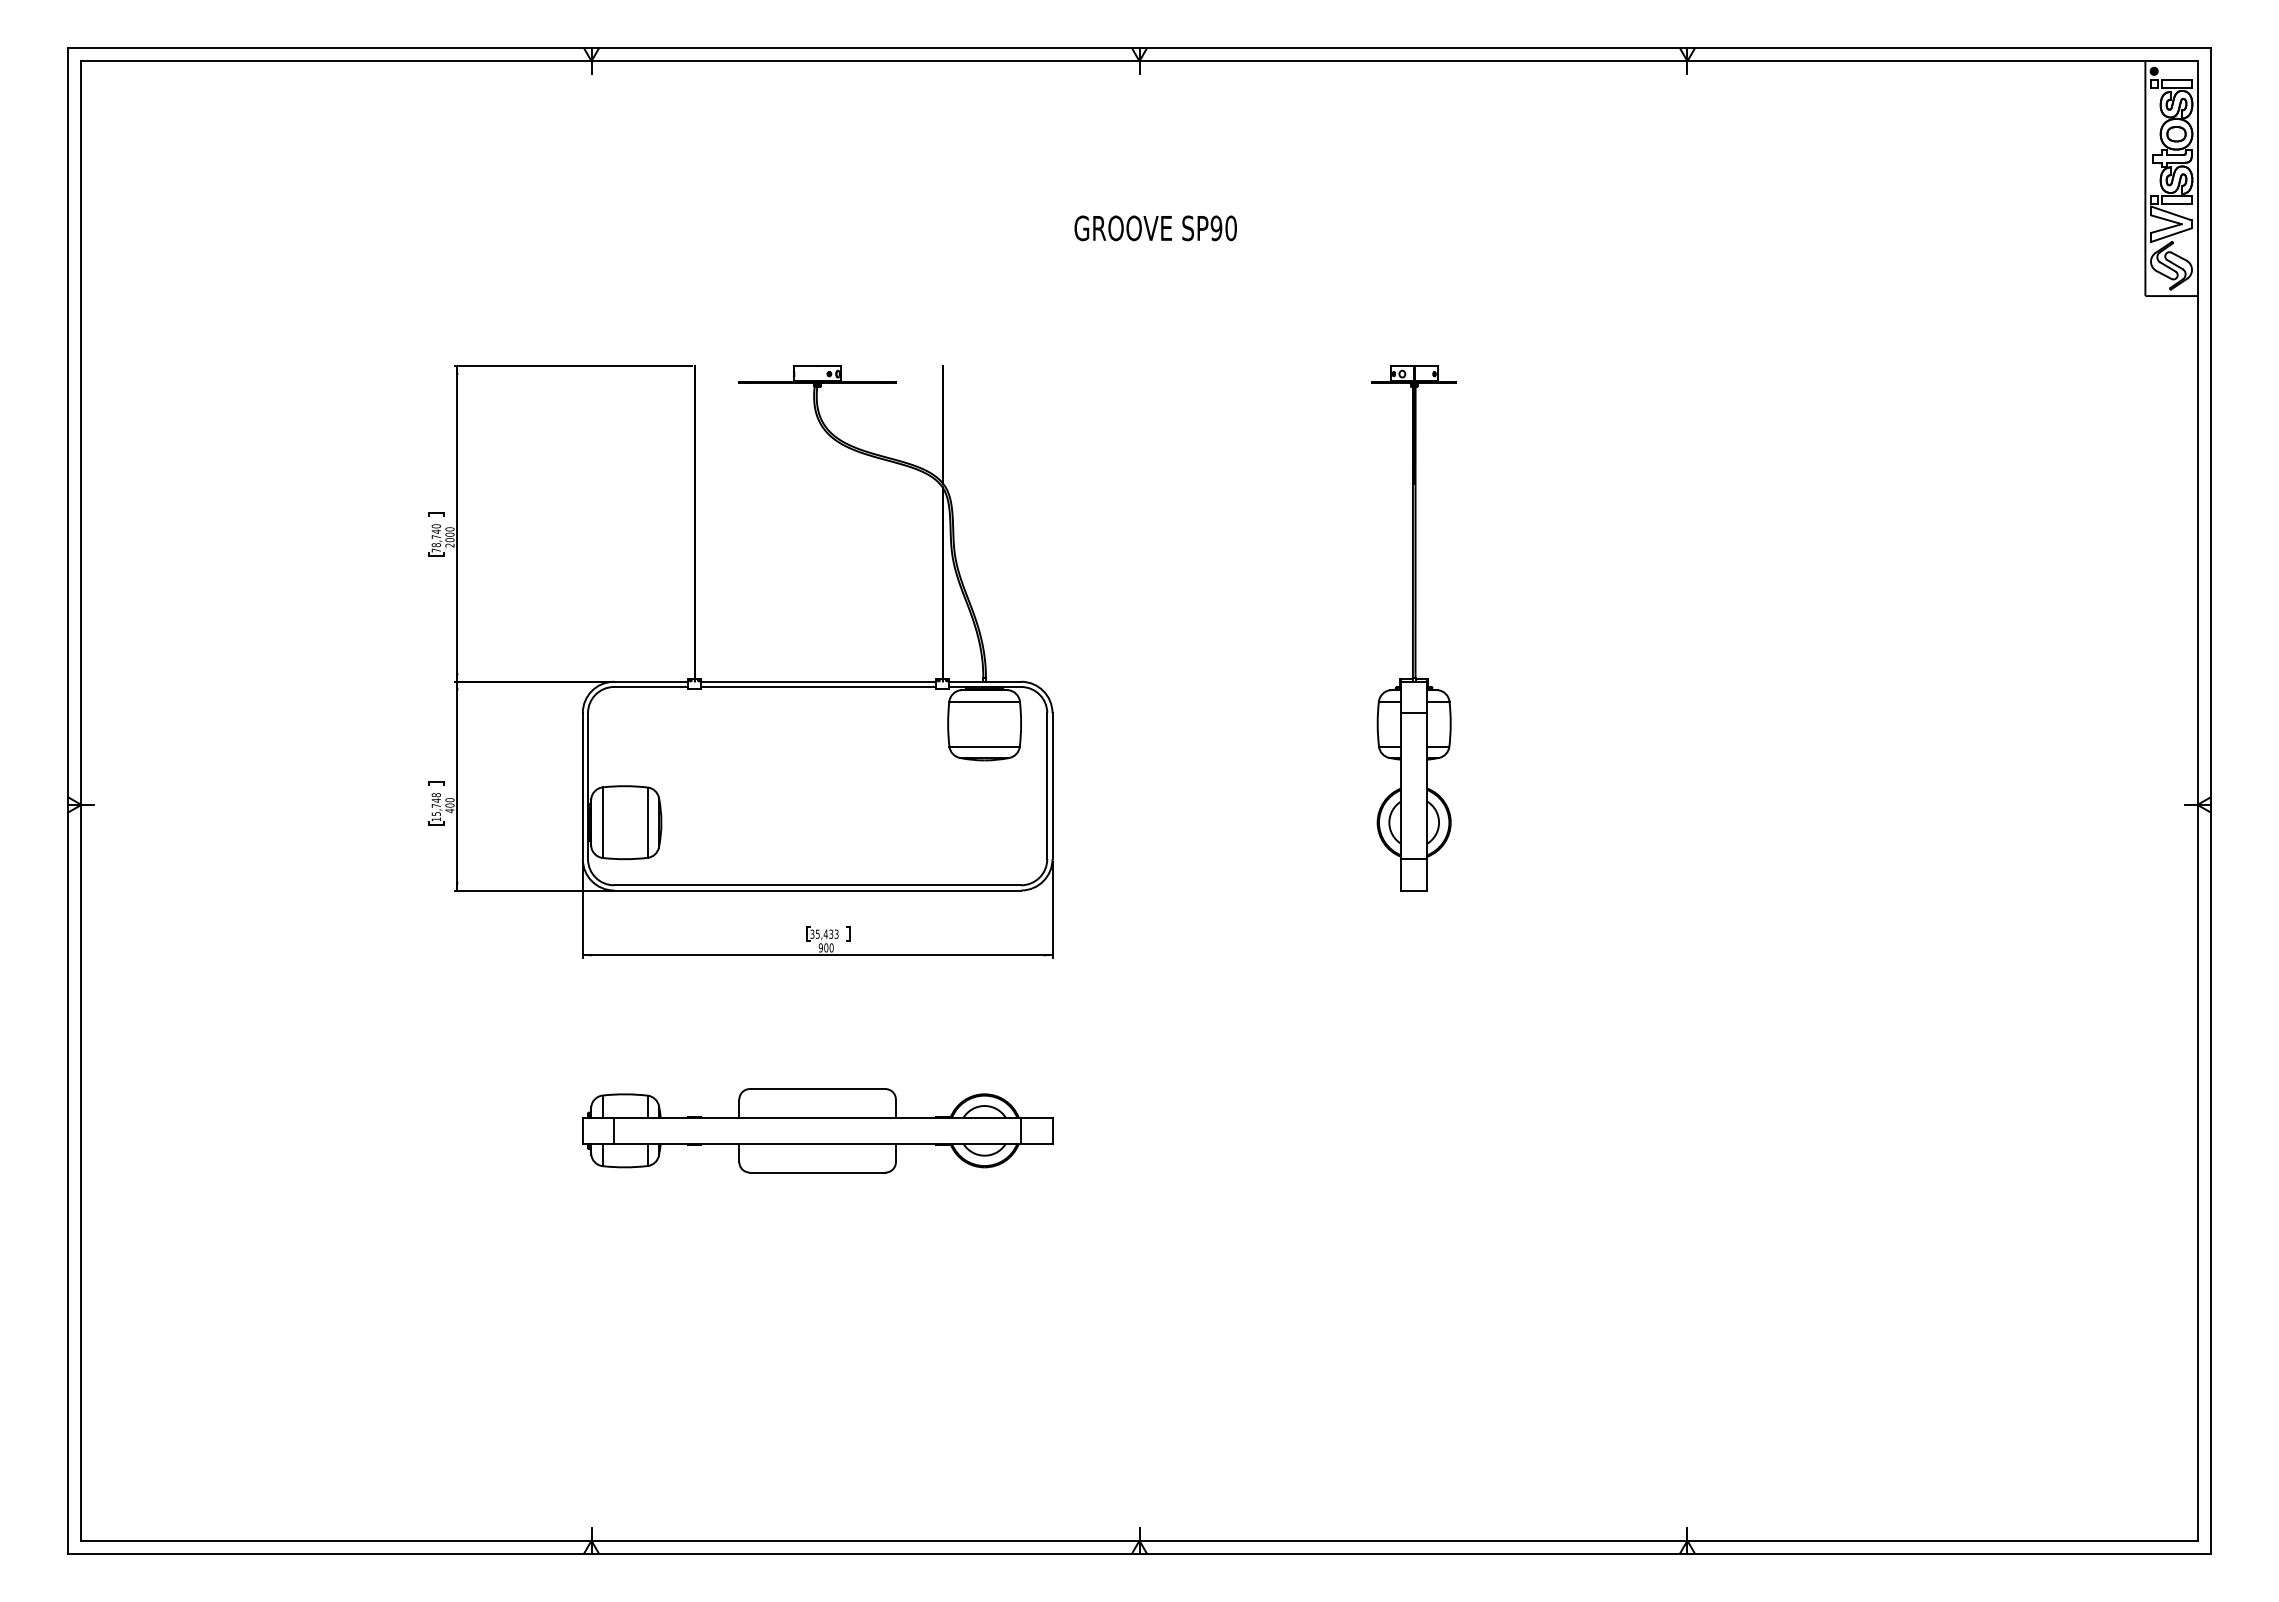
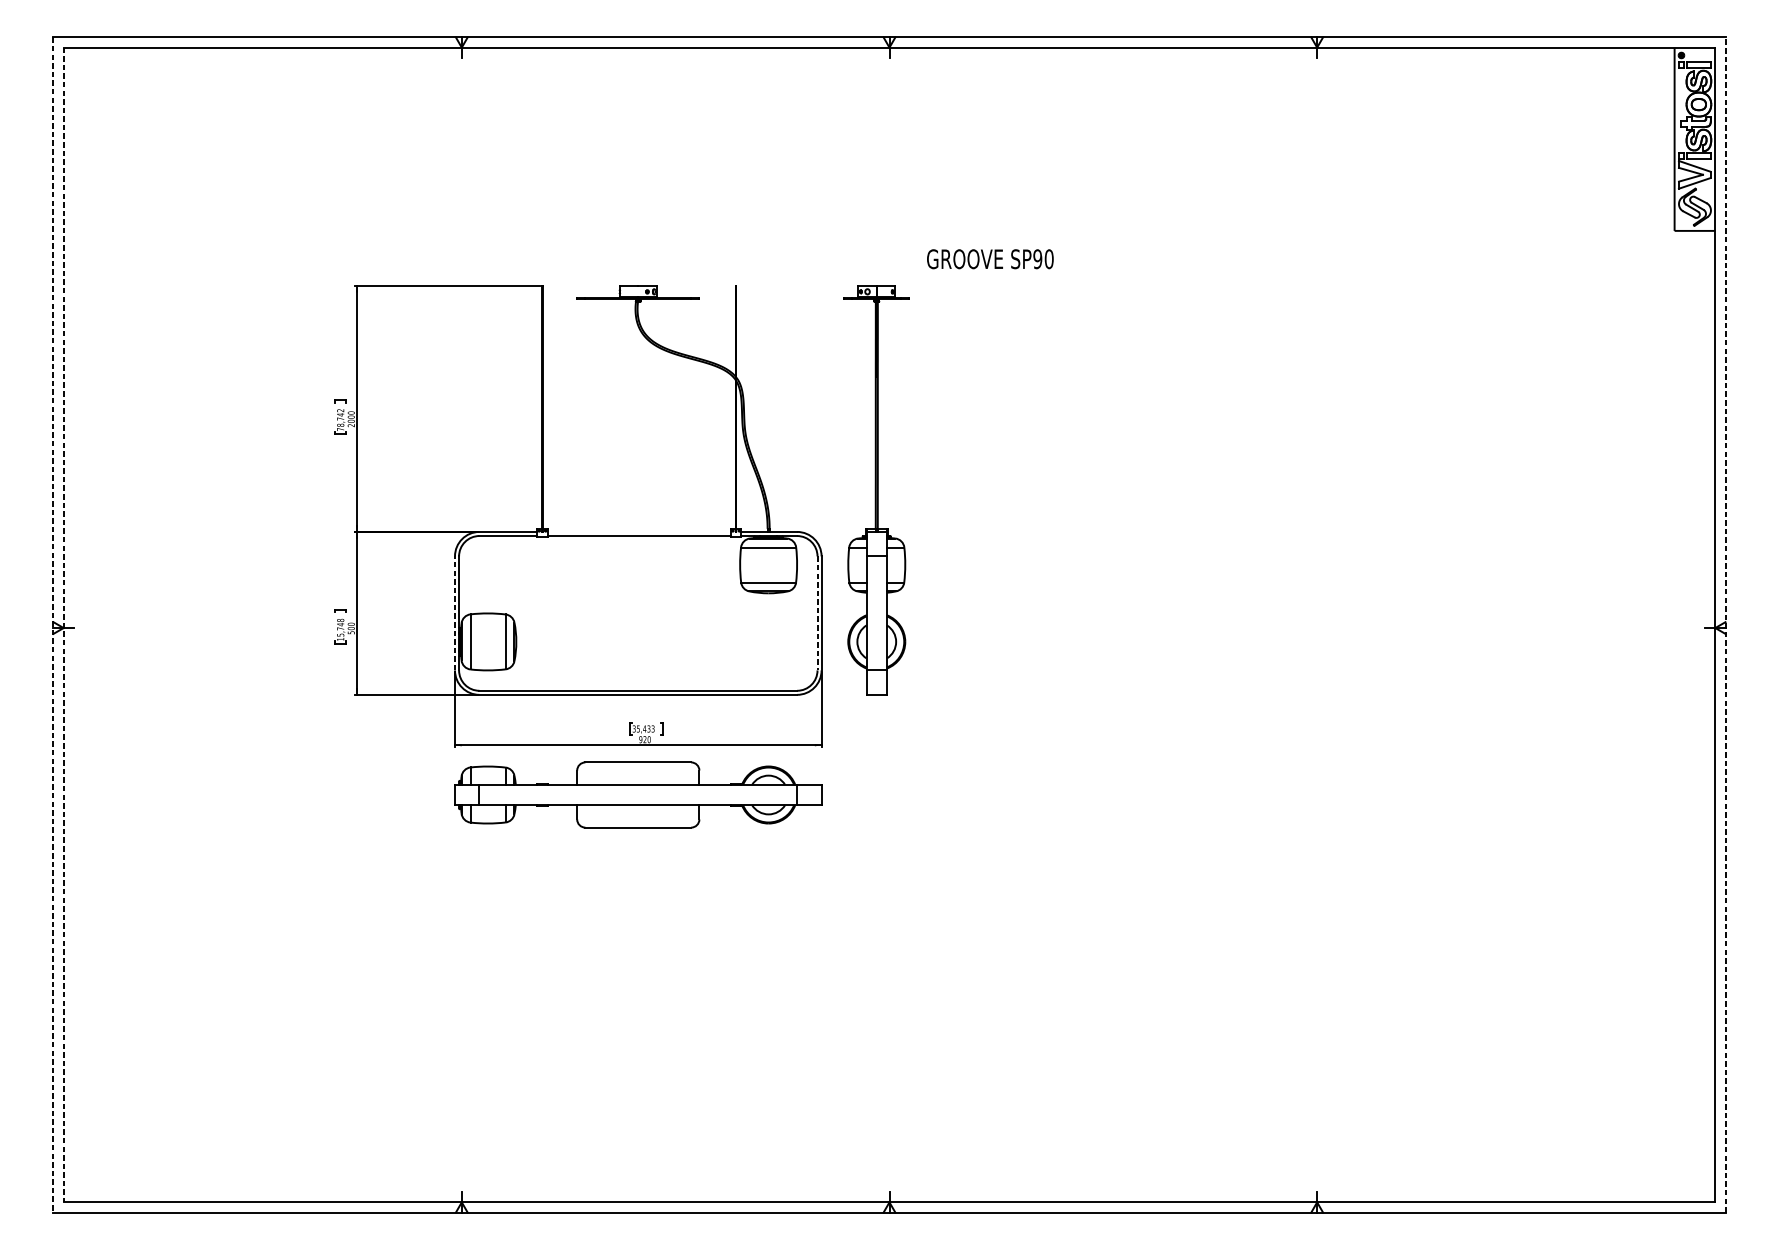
text: (1155, 228) -> (990, 259), moved
text: (435, 526) -> (340, 410), 78,740 -> 78,742
part: (1413, 628) -> (876, 490), moved
line: (818, 681) -> (638, 531), removed
line: (582, 785) -> (454, 612), solid -> dashed
line: (1047, 786) -> (817, 613), solid -> dashed
line: (68, 800) -> (53, 624), solid -> dashed
line: (81, 800) -> (63, 624), solid -> dashed
line: (2210, 800) -> (1725, 624), solid -> dashed
text: (449, 810) -> (350, 632), 400 -> 500
text: (826, 947) -> (645, 739), 900 -> 920
part: (817, 1130) -> (638, 794), moved

